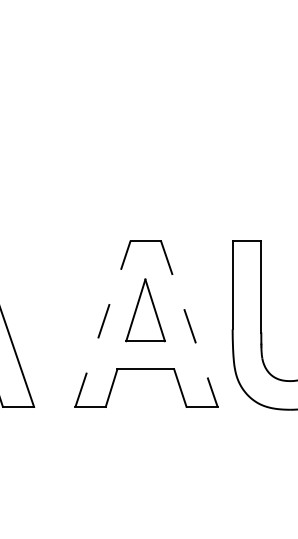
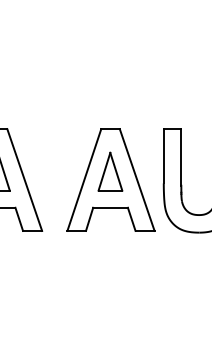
line: (103, 324) -> (84, 180), dashed -> solid
line: (189, 324) -> (137, 180), dashed -> solid

